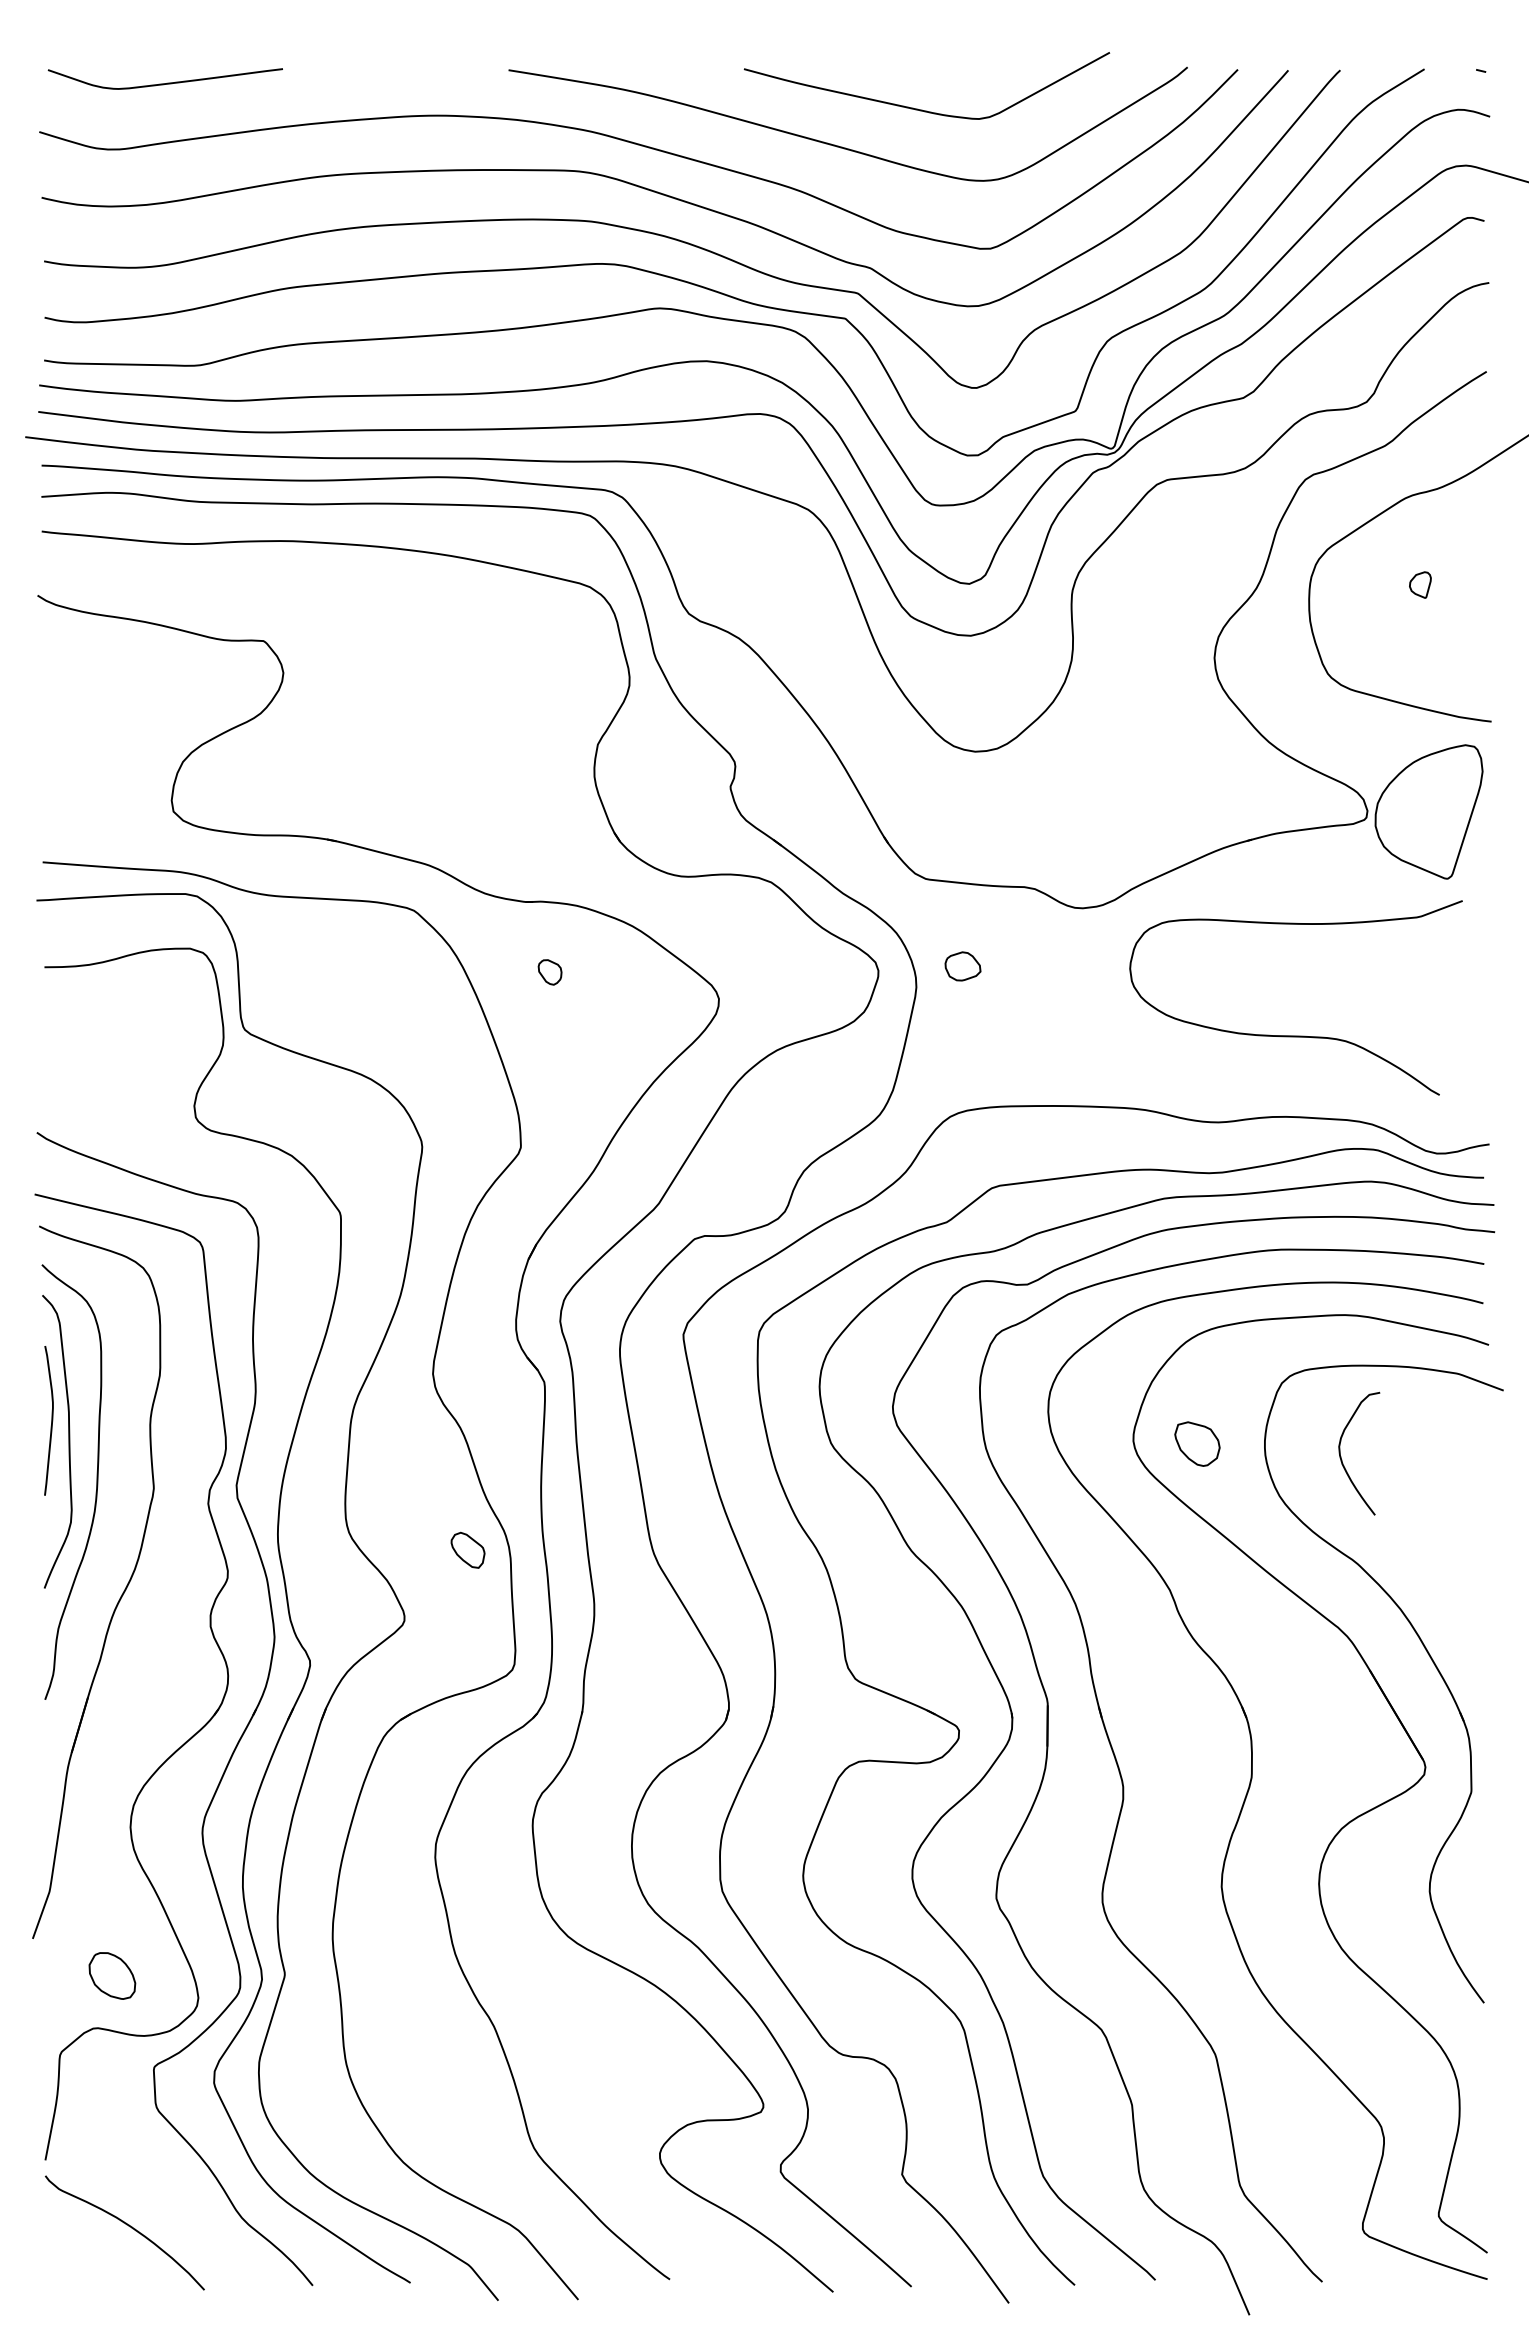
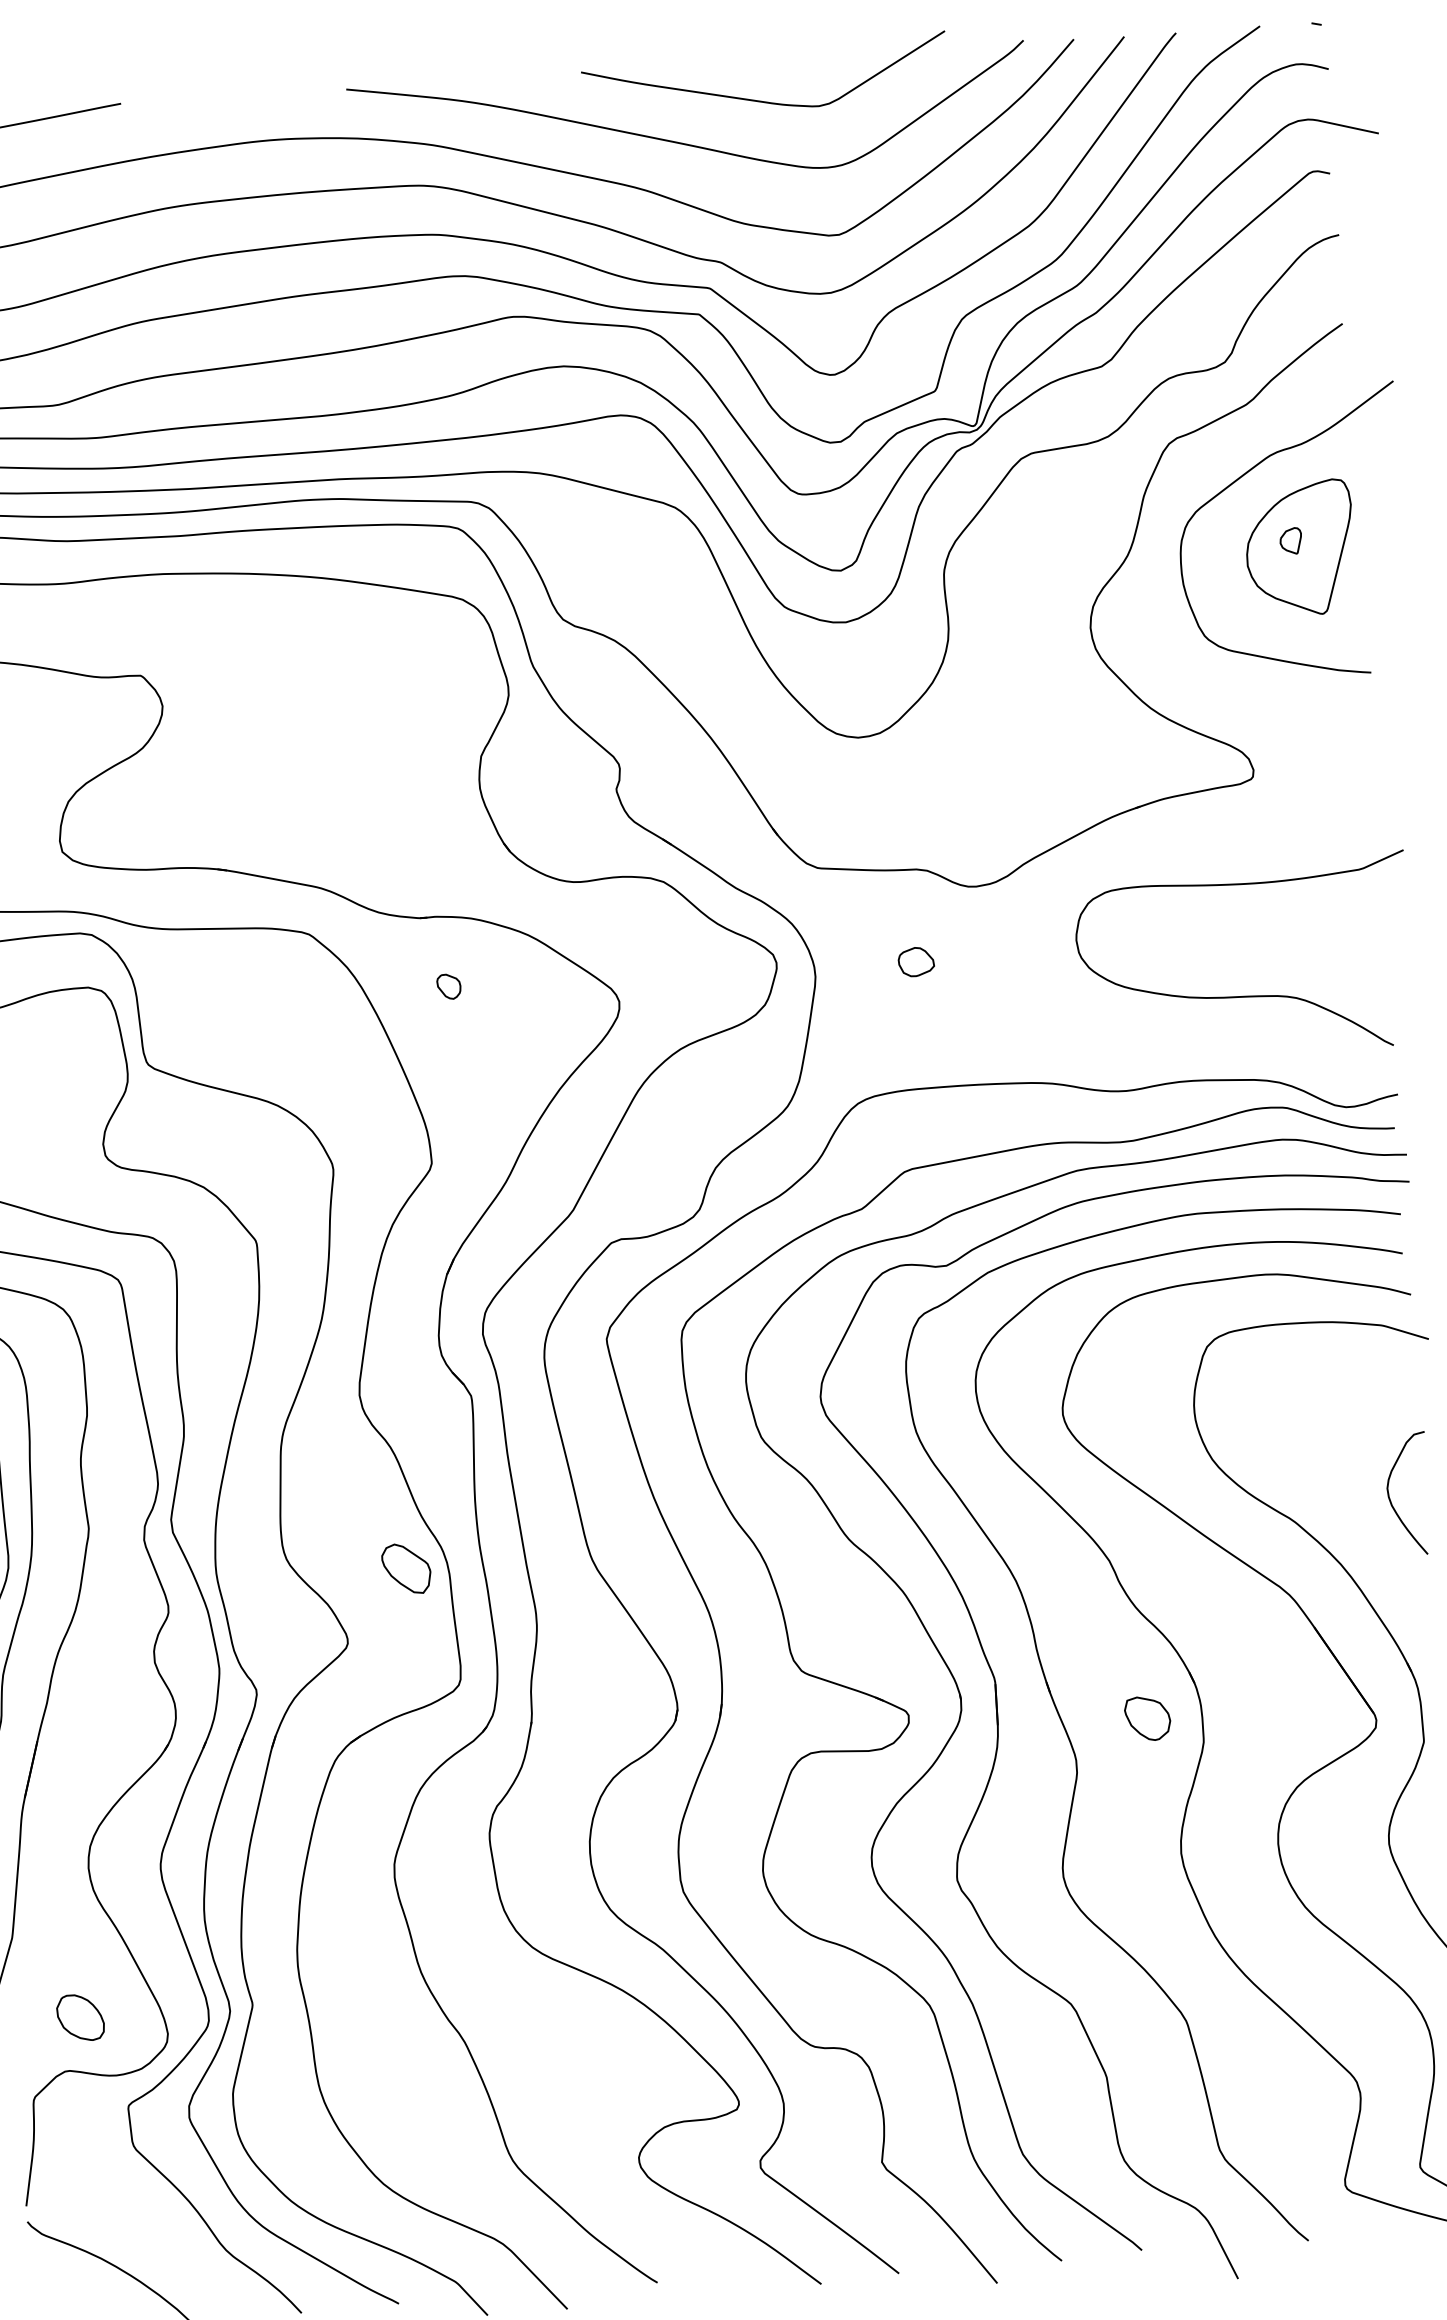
part: (1428, 811) -> (1299, 548), moved
part: (962, 966) -> (915, 962), moved
curve: (1295, 1035) -> (1245, 995), moved
part: (1197, 1443) -> (1147, 1718), moved
curve: (1342, 1459) -> (1391, 1500), moved
part: (467, 1550) -> (405, 1569), size x1.43

